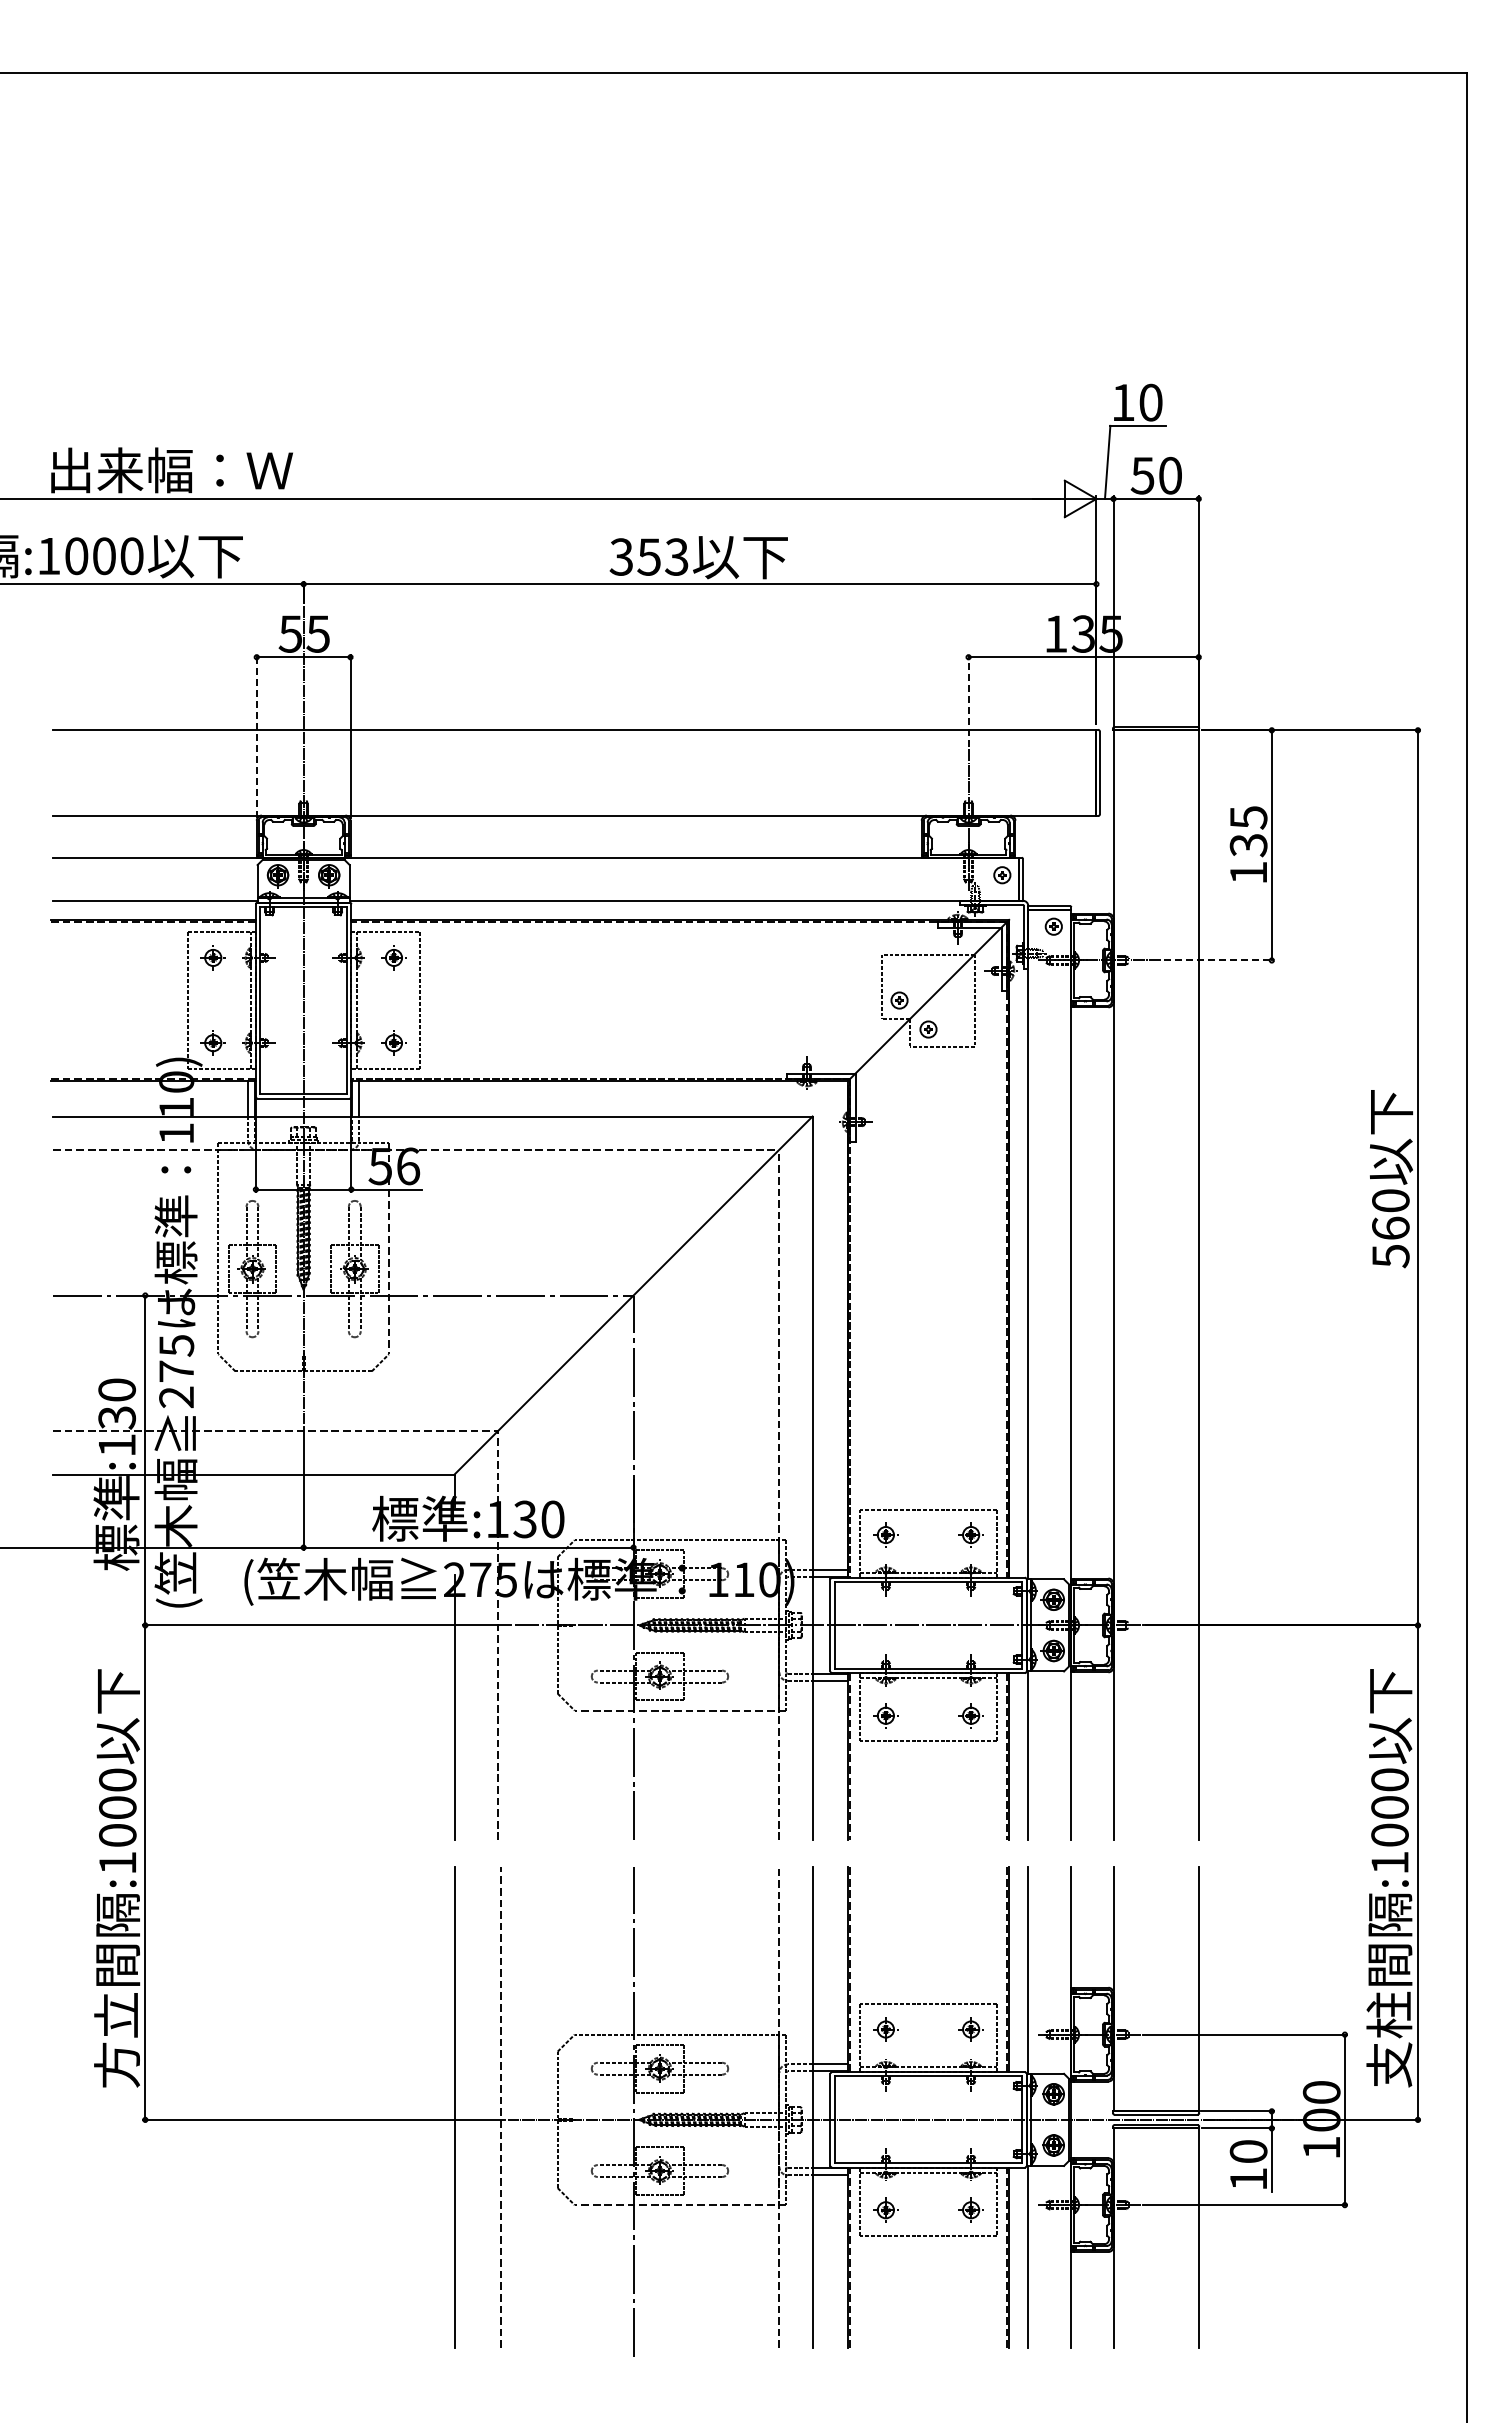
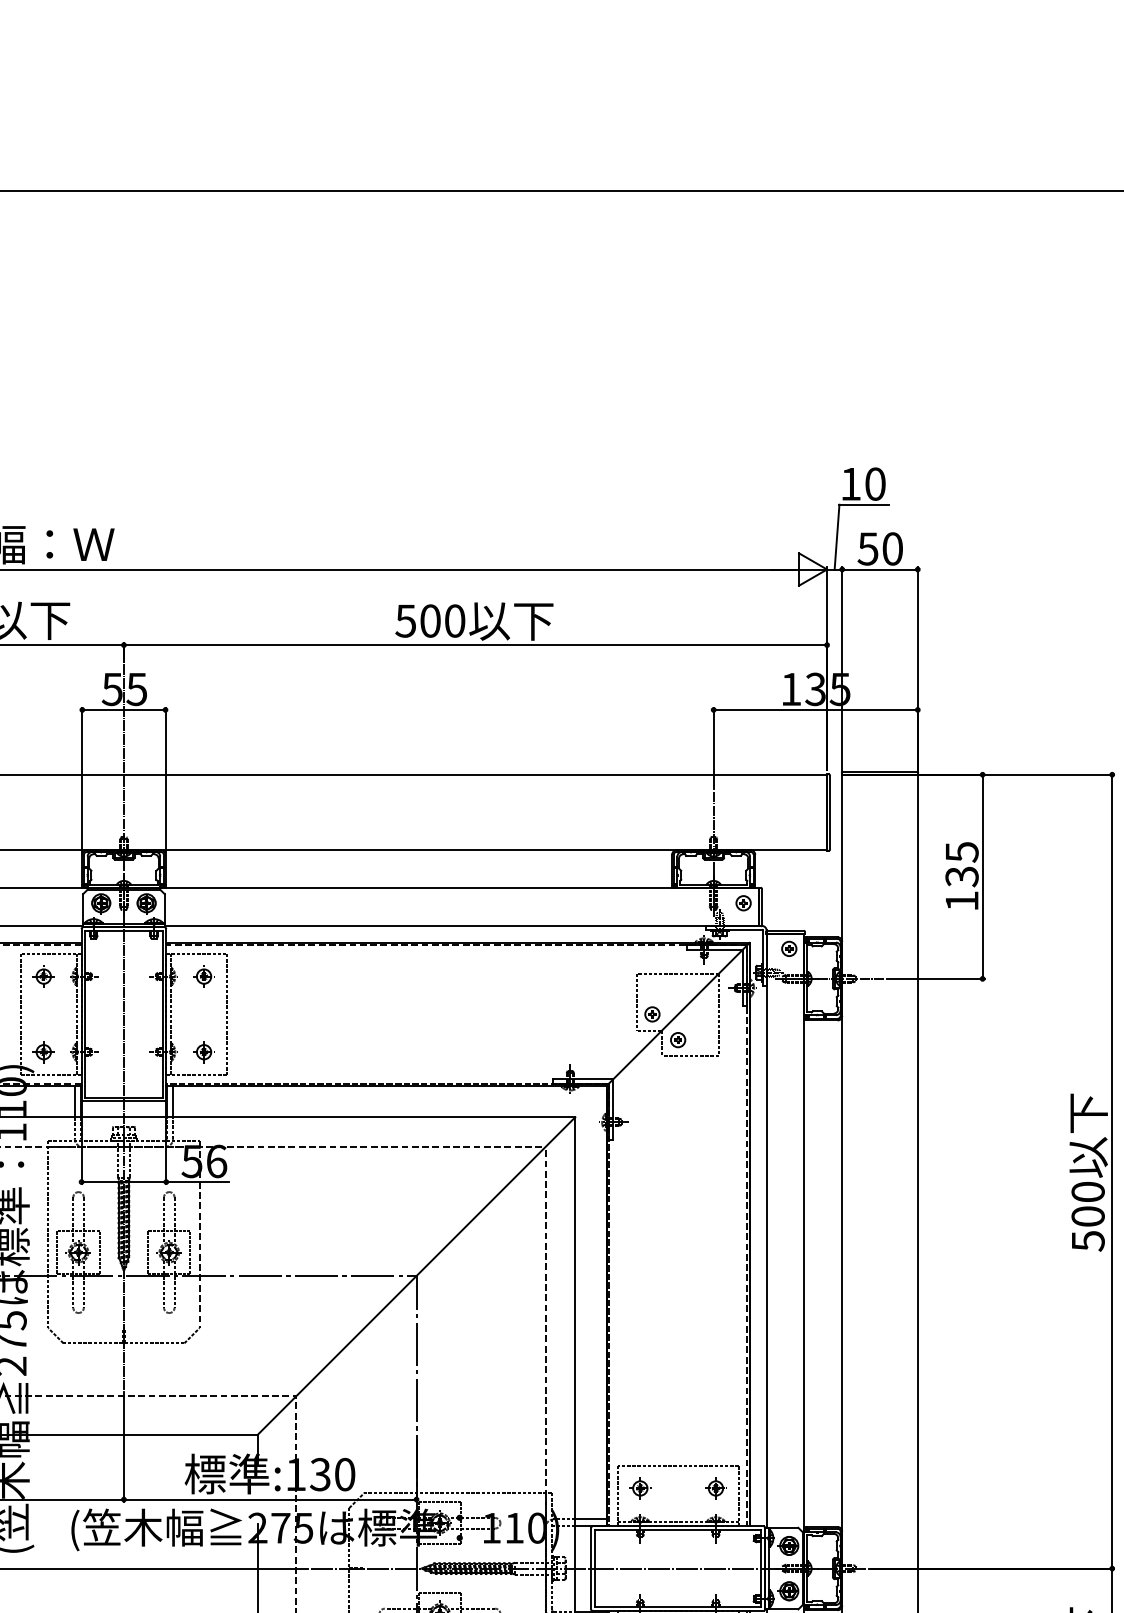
text: (648, 556) -> (429, 620), 353 -> 500
line: (968, 700) -> (713, 748), dashed -> solid
line: (256, 736) -> (82, 780), dashed -> solid
line: (1219, 960) -> (936, 978), dashed -> solid
text: (1390, 1227) -> (1087, 1215), 560 -> 500

